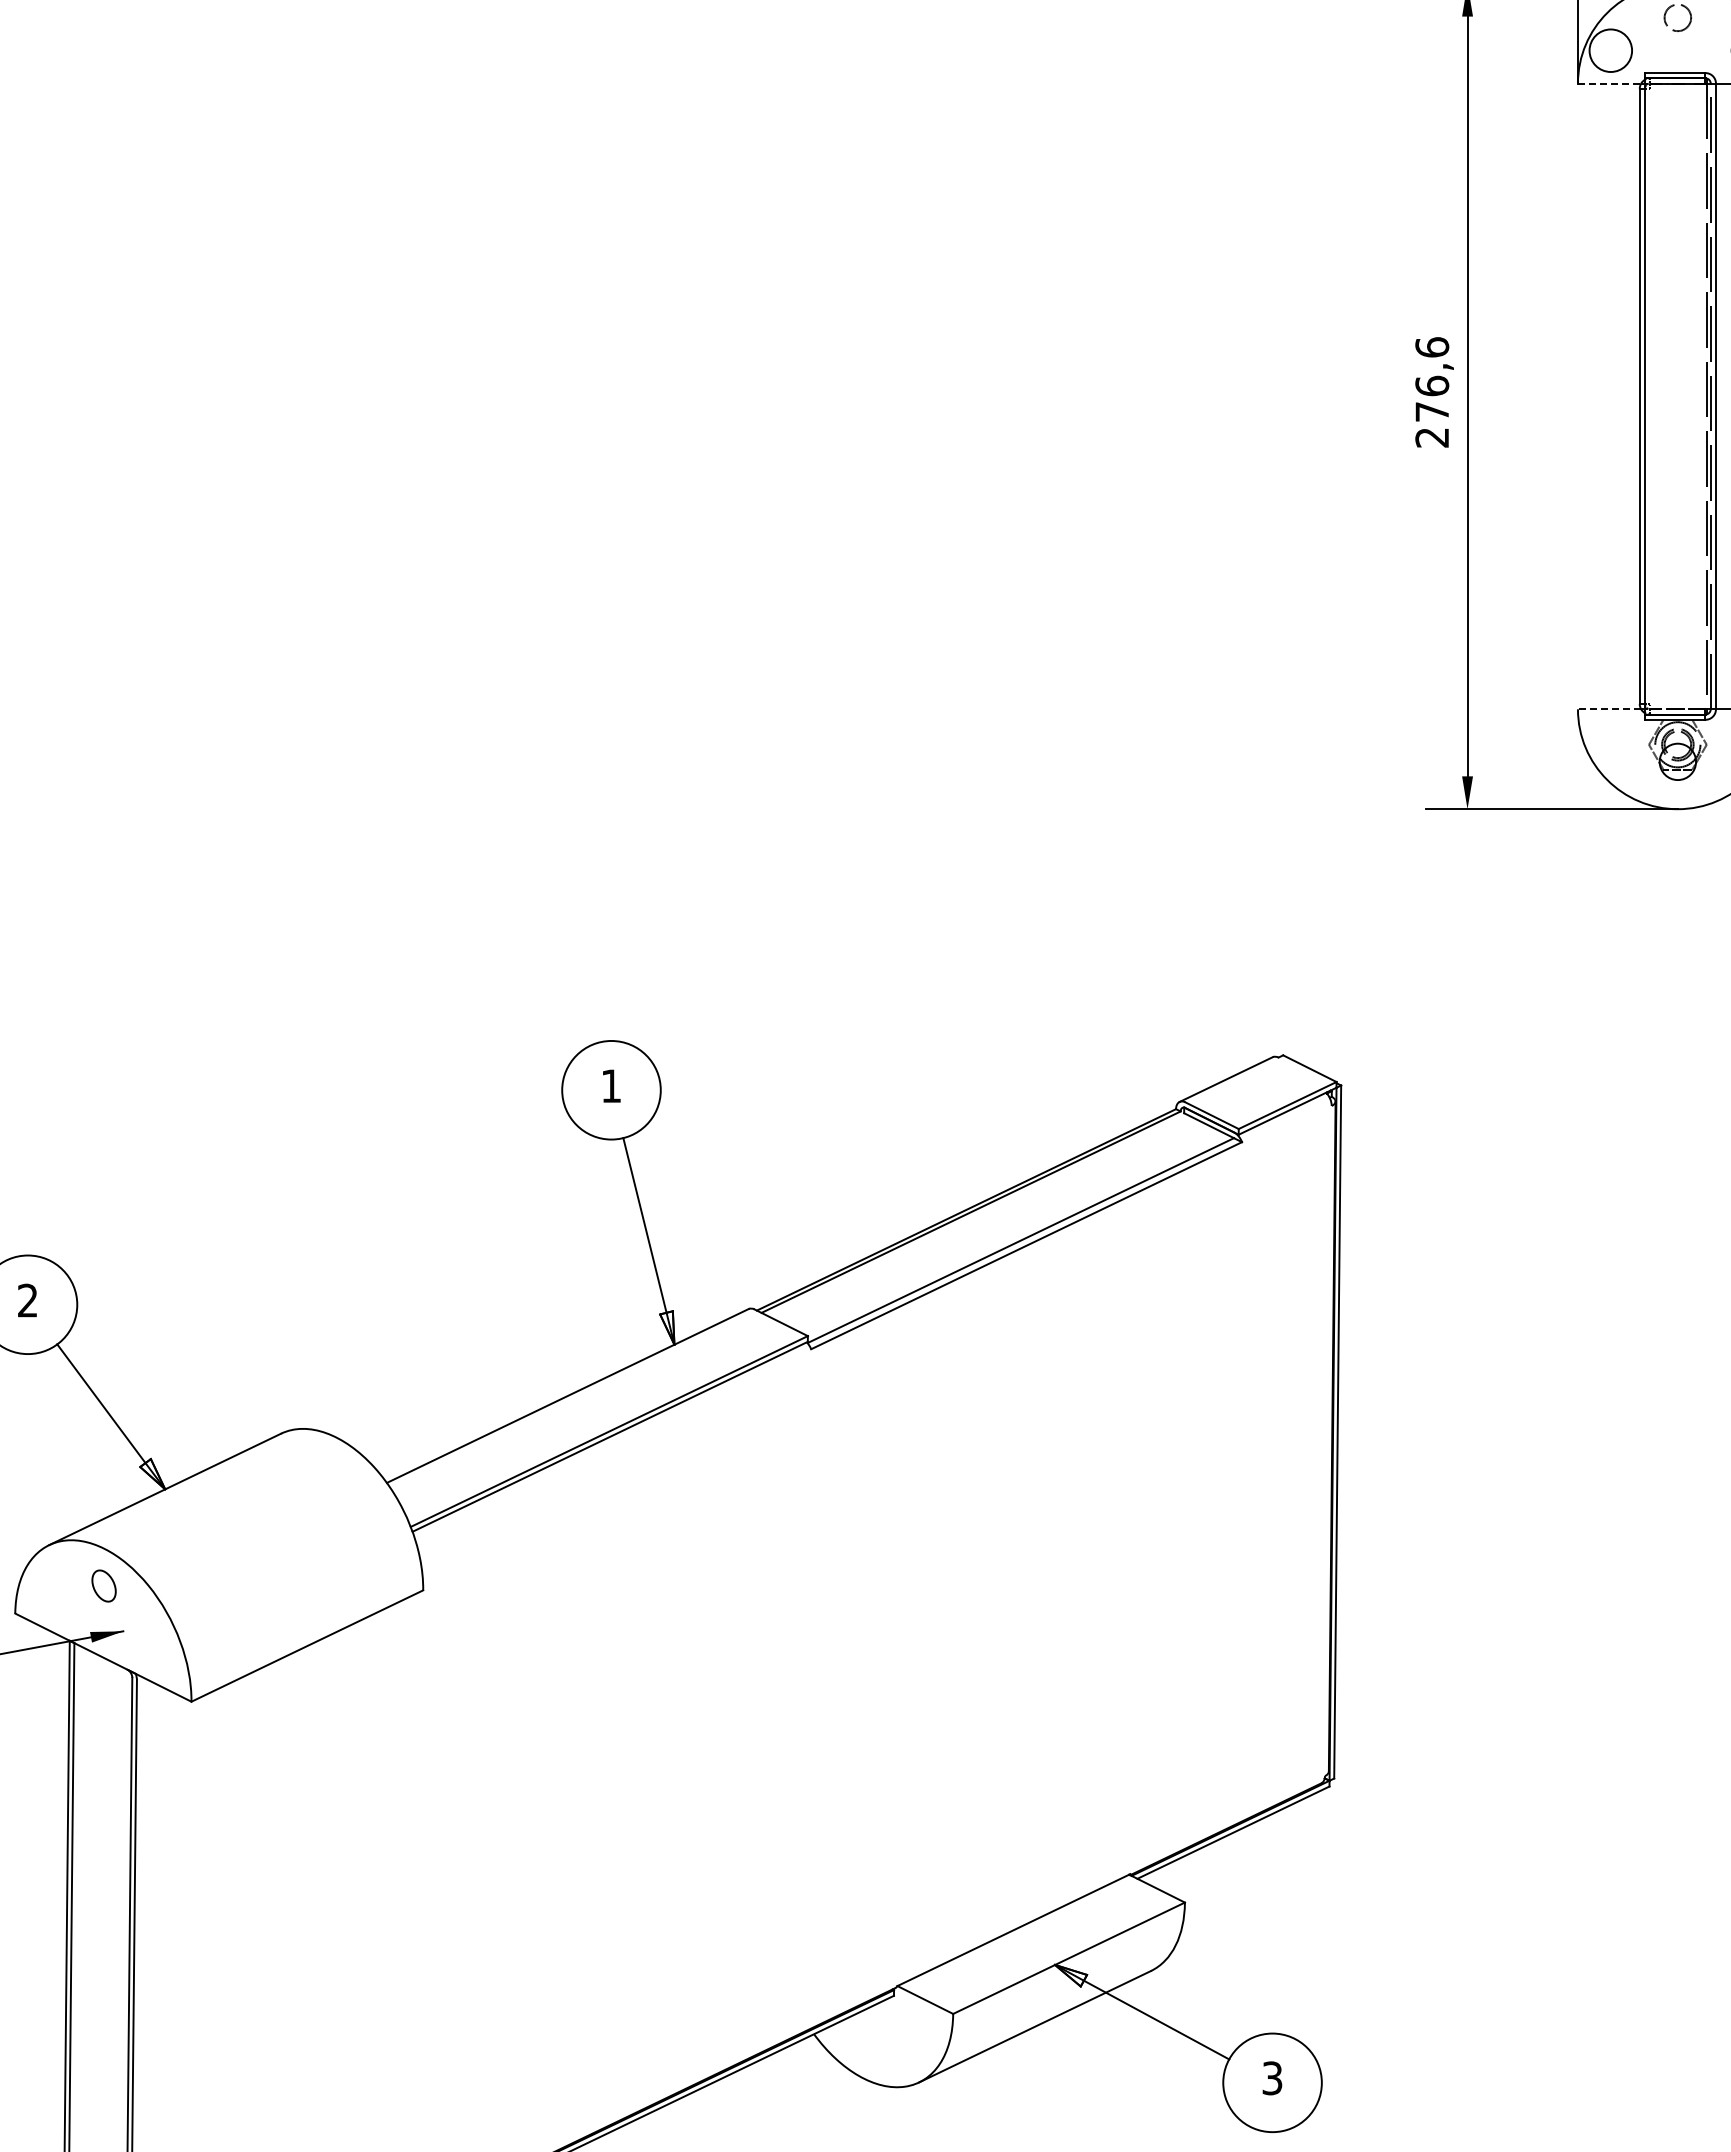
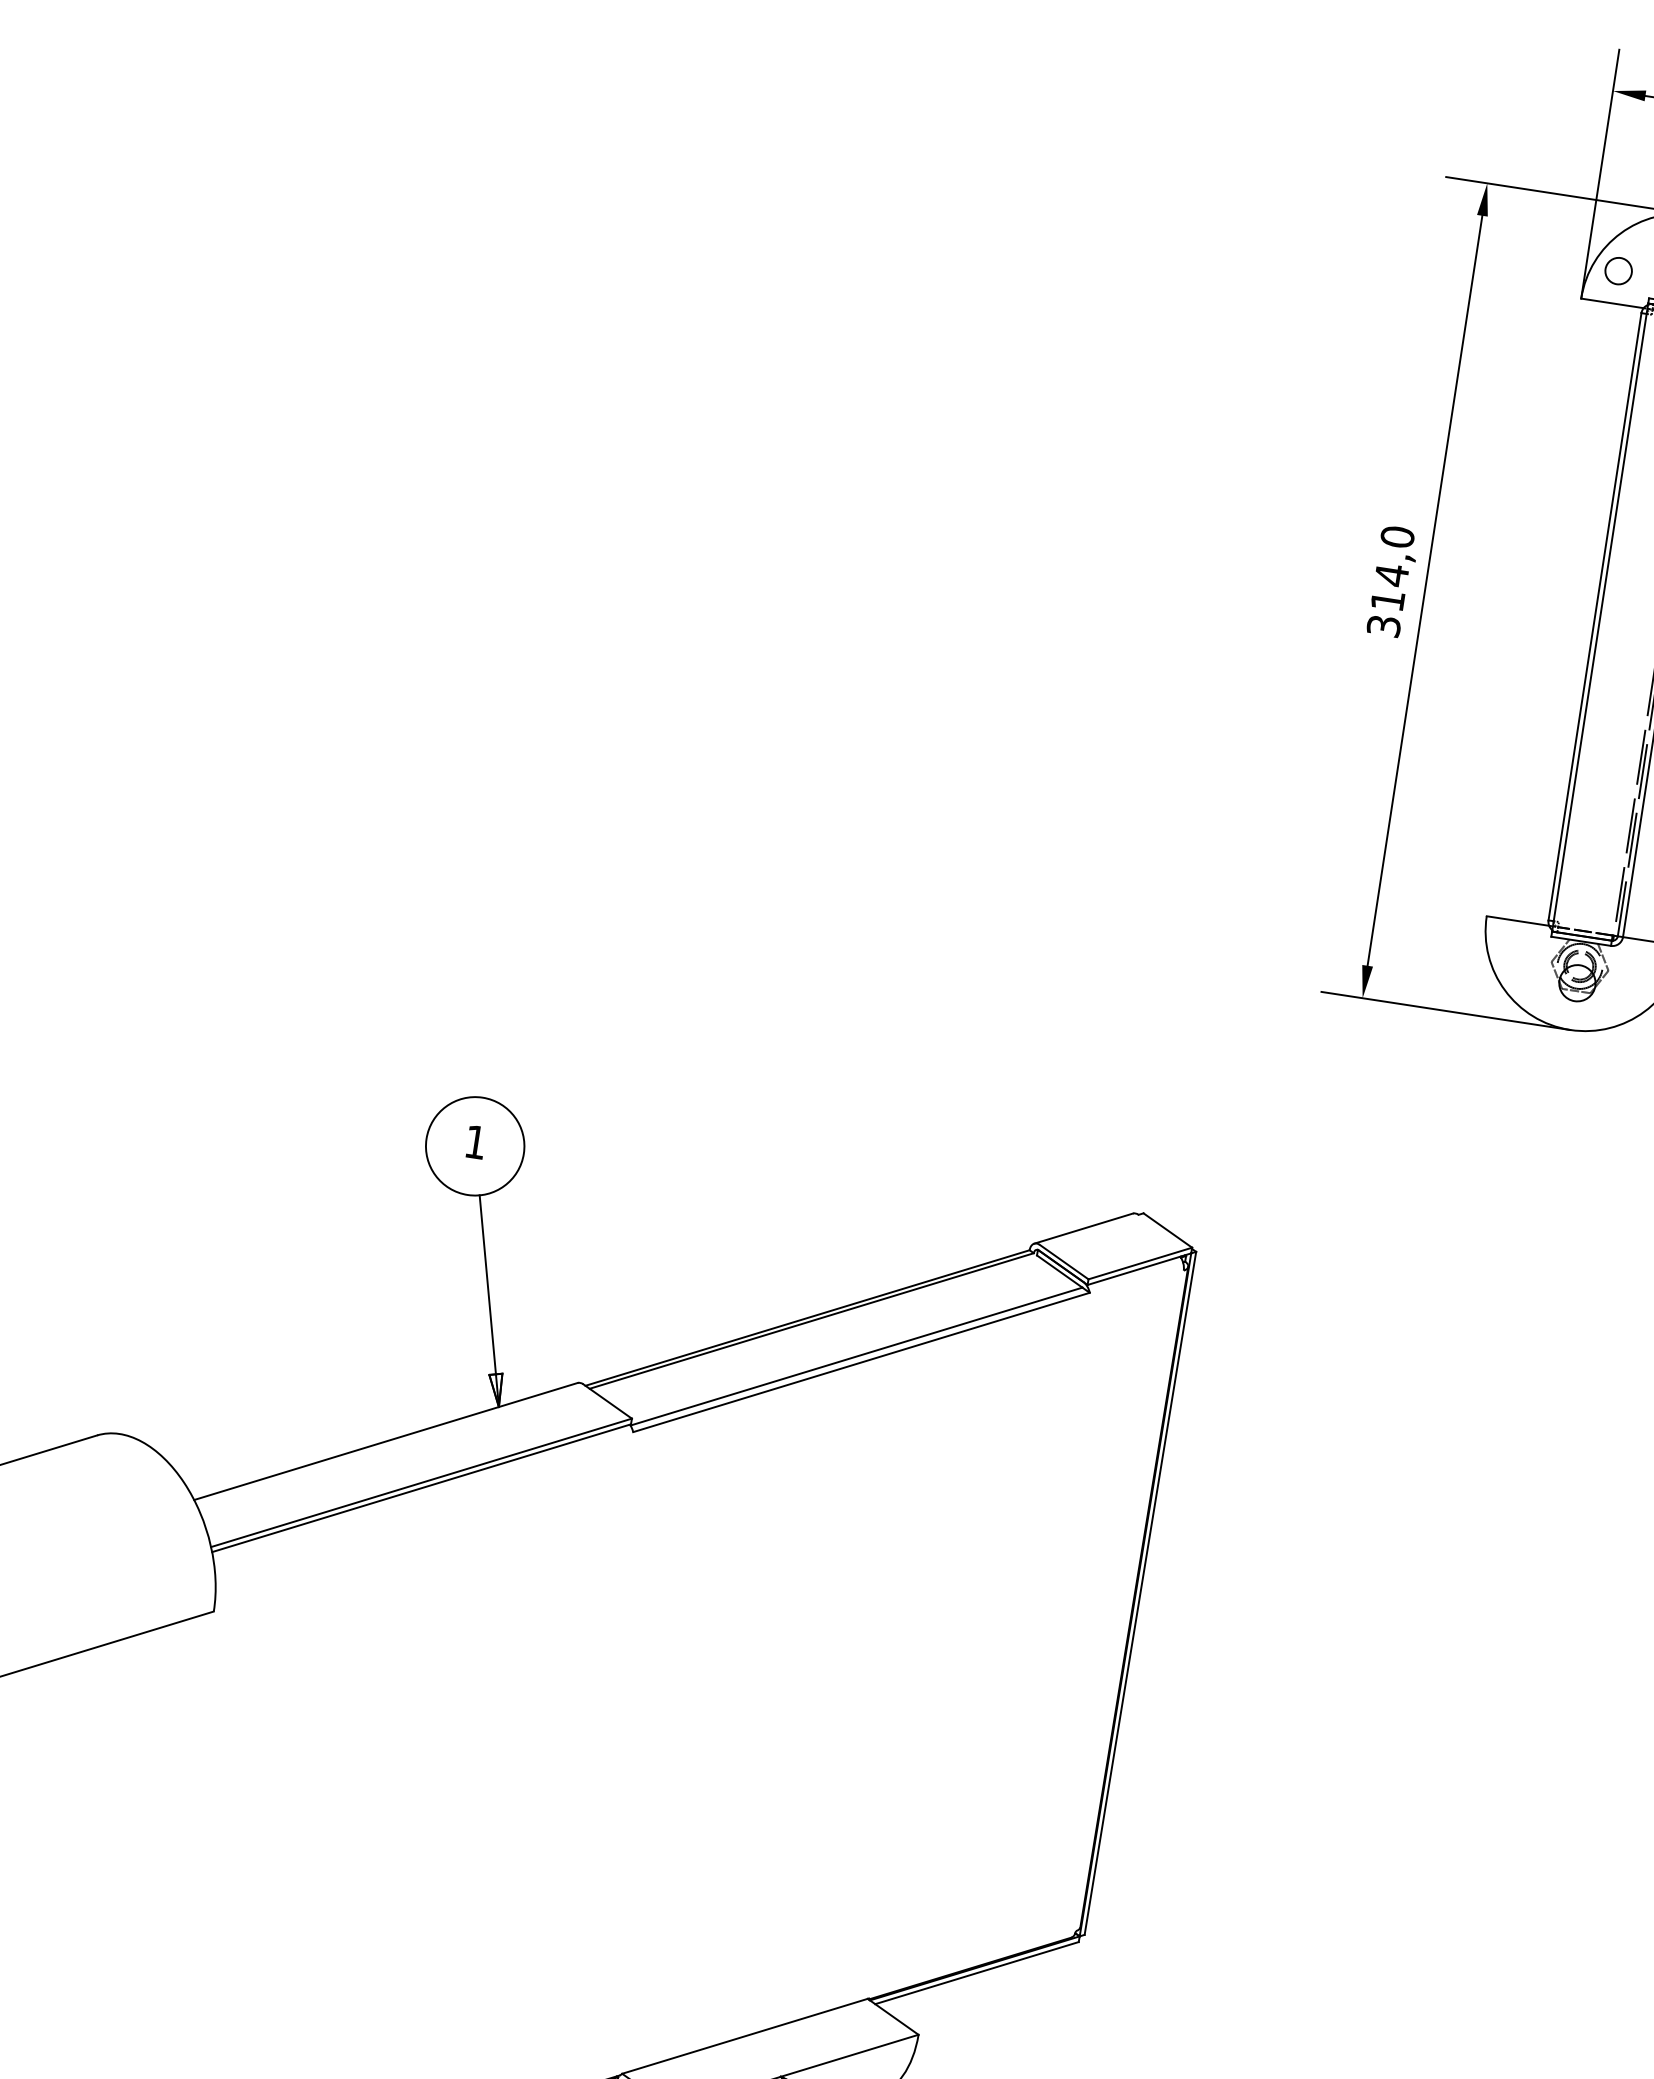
circle: (1610, 50) -> (1618, 270), size x0.62
line: (1609, 83) -> (1612, 303), dashed -> solid
text: (1432, 392) -> (1391, 581), 276,6 -> 314,0
line: (1609, 709) -> (1517, 921), dashed -> solid

